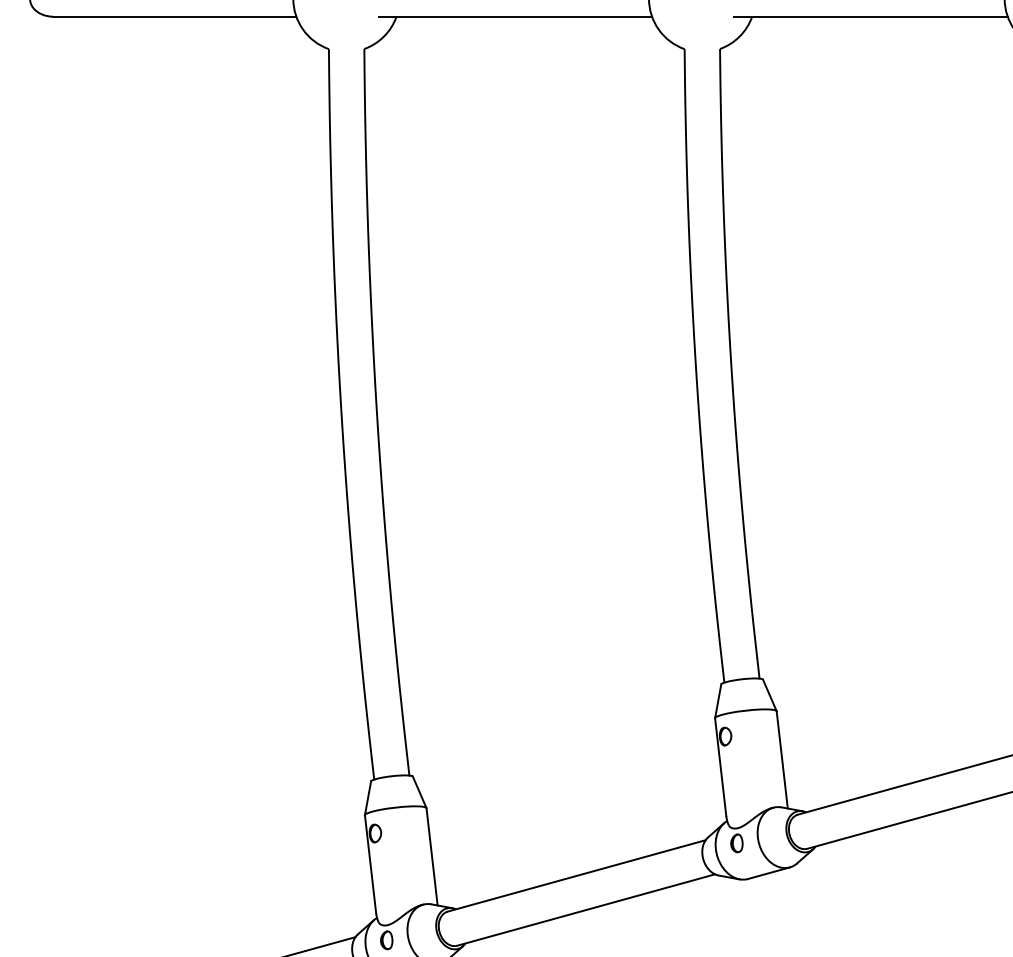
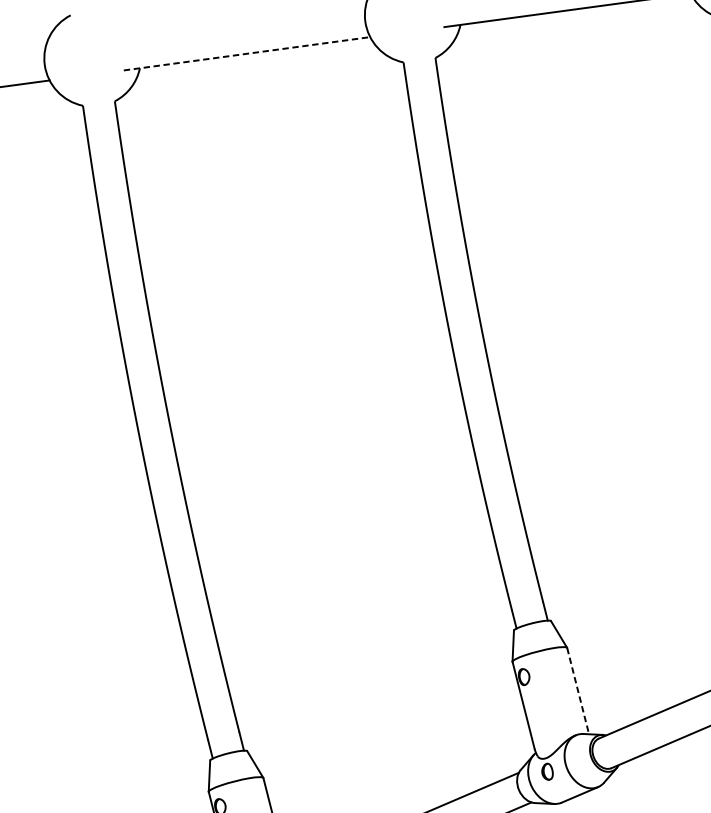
line: (515, 16) -> (247, 53), solid -> dashed
line: (782, 759) -> (578, 690), solid -> dashed

